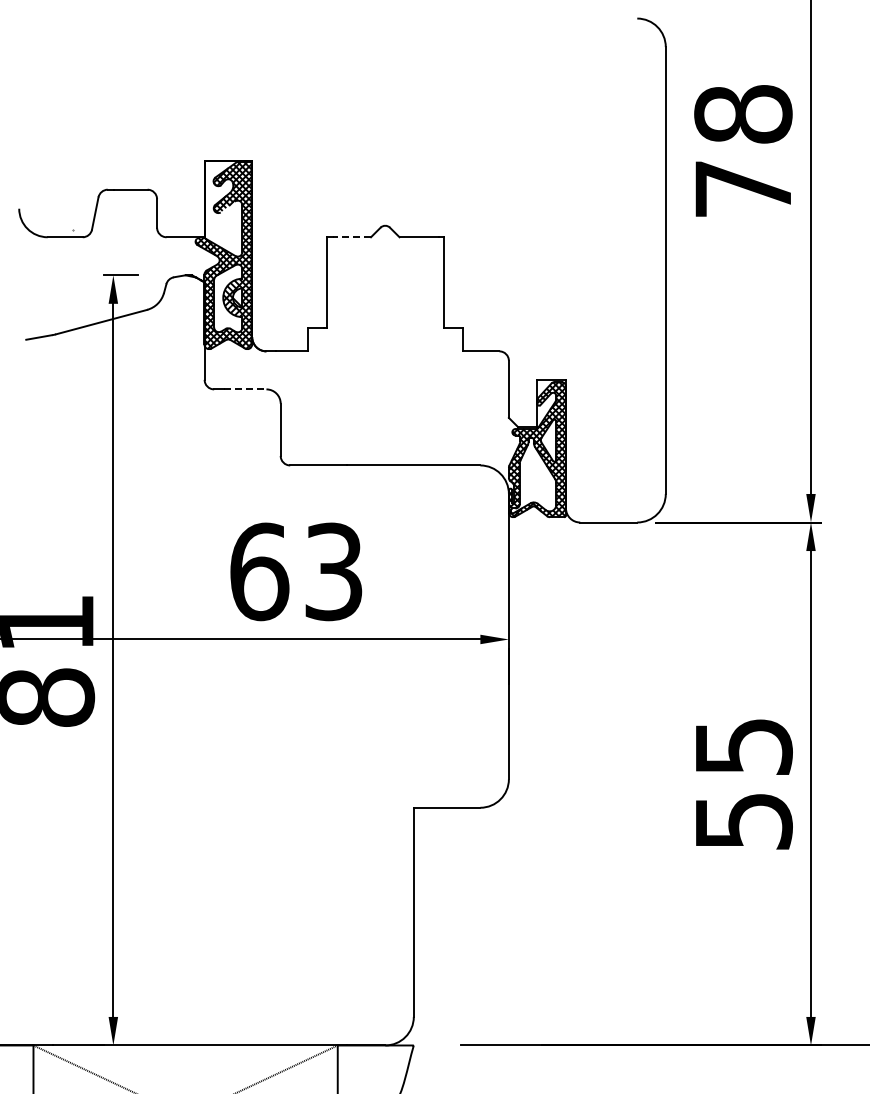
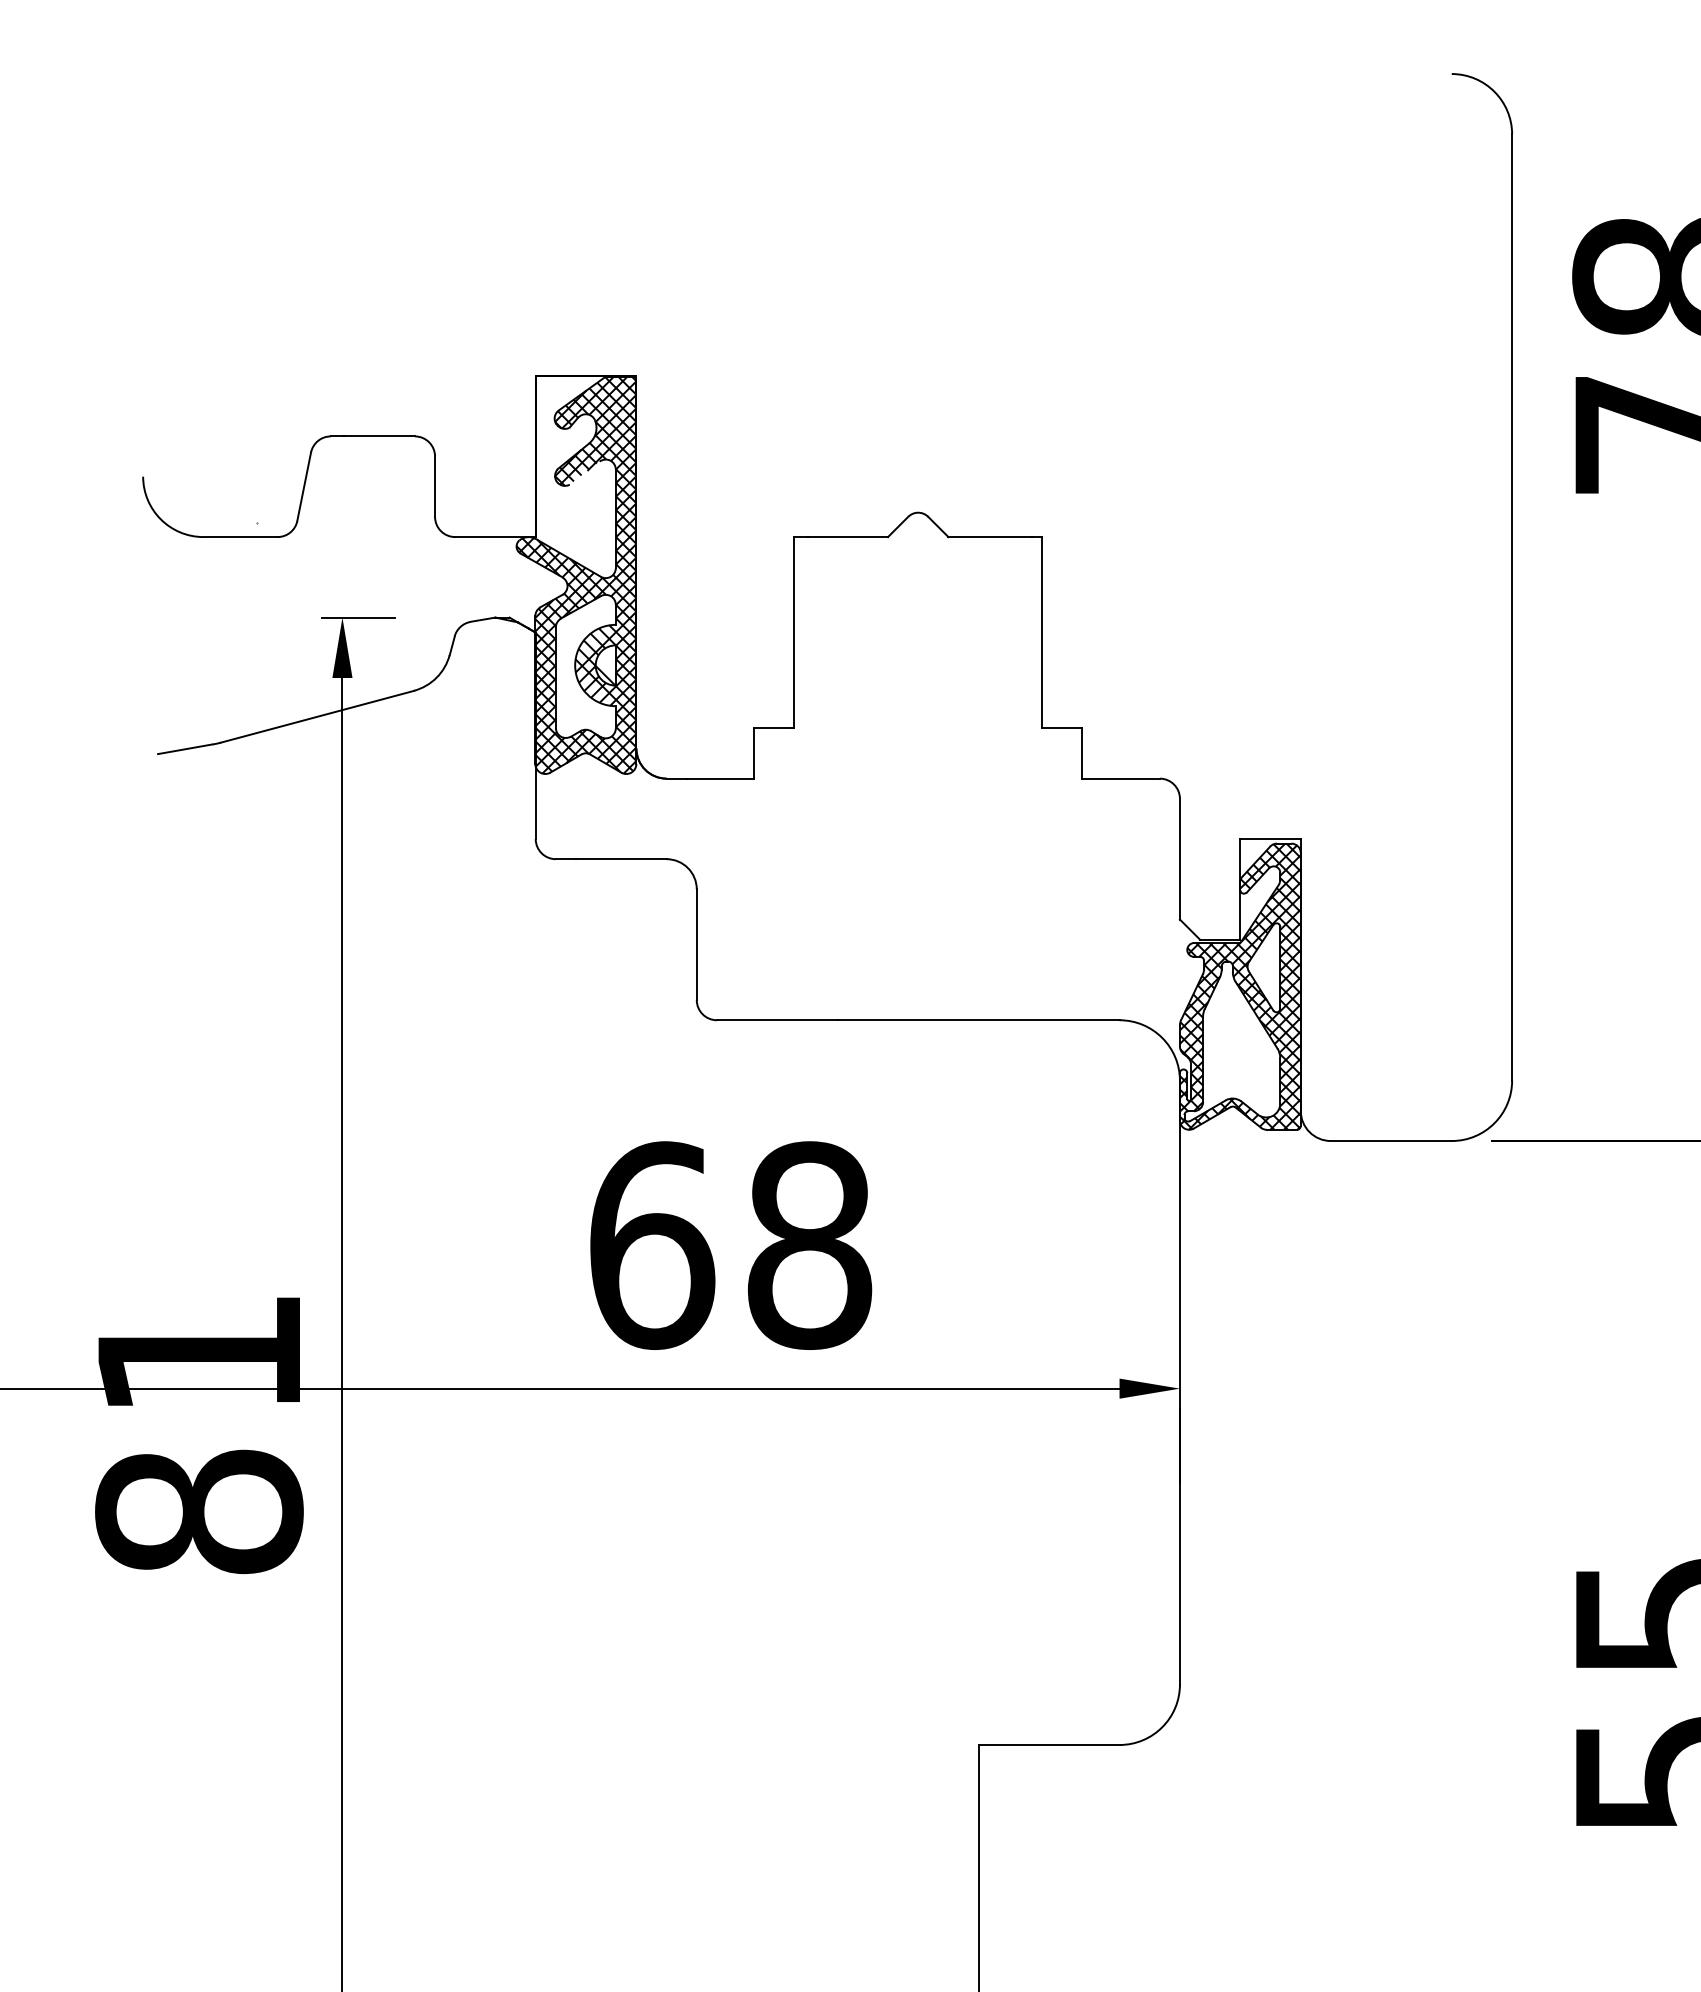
line: (351, 237) -> (846, 537), dashed -> solid
line: (245, 389) -> (622, 859), dashed -> solid
text: (333, 571) -> (808, 1244), 63 -> 68

